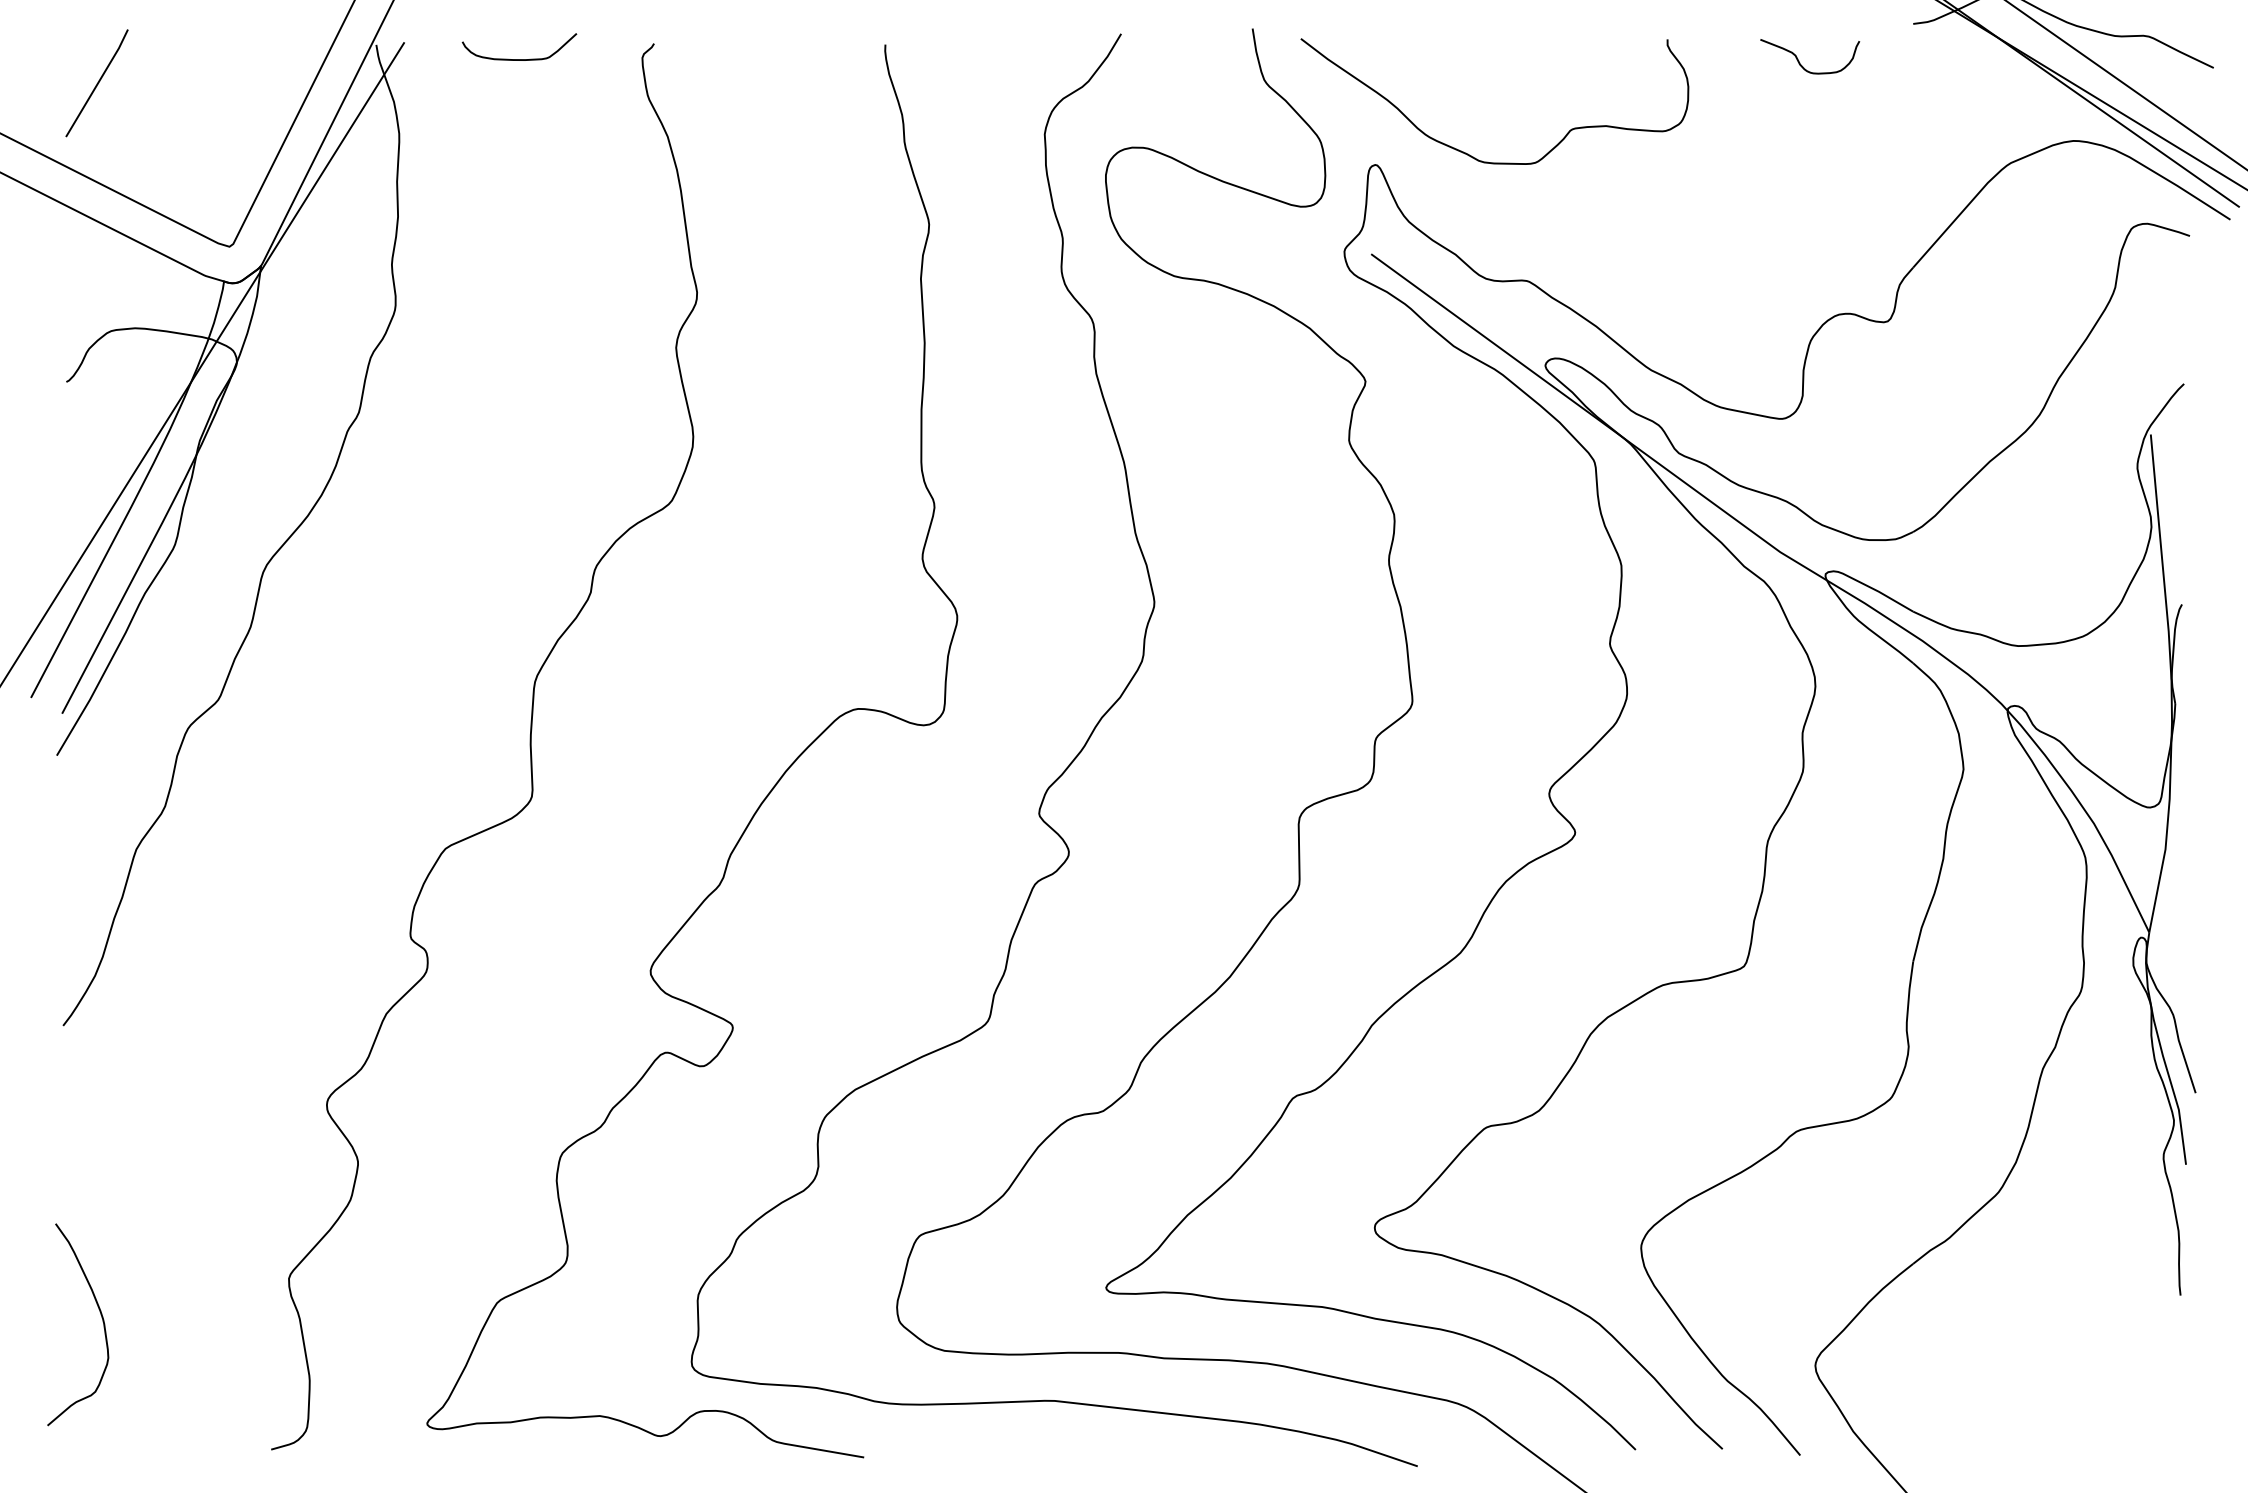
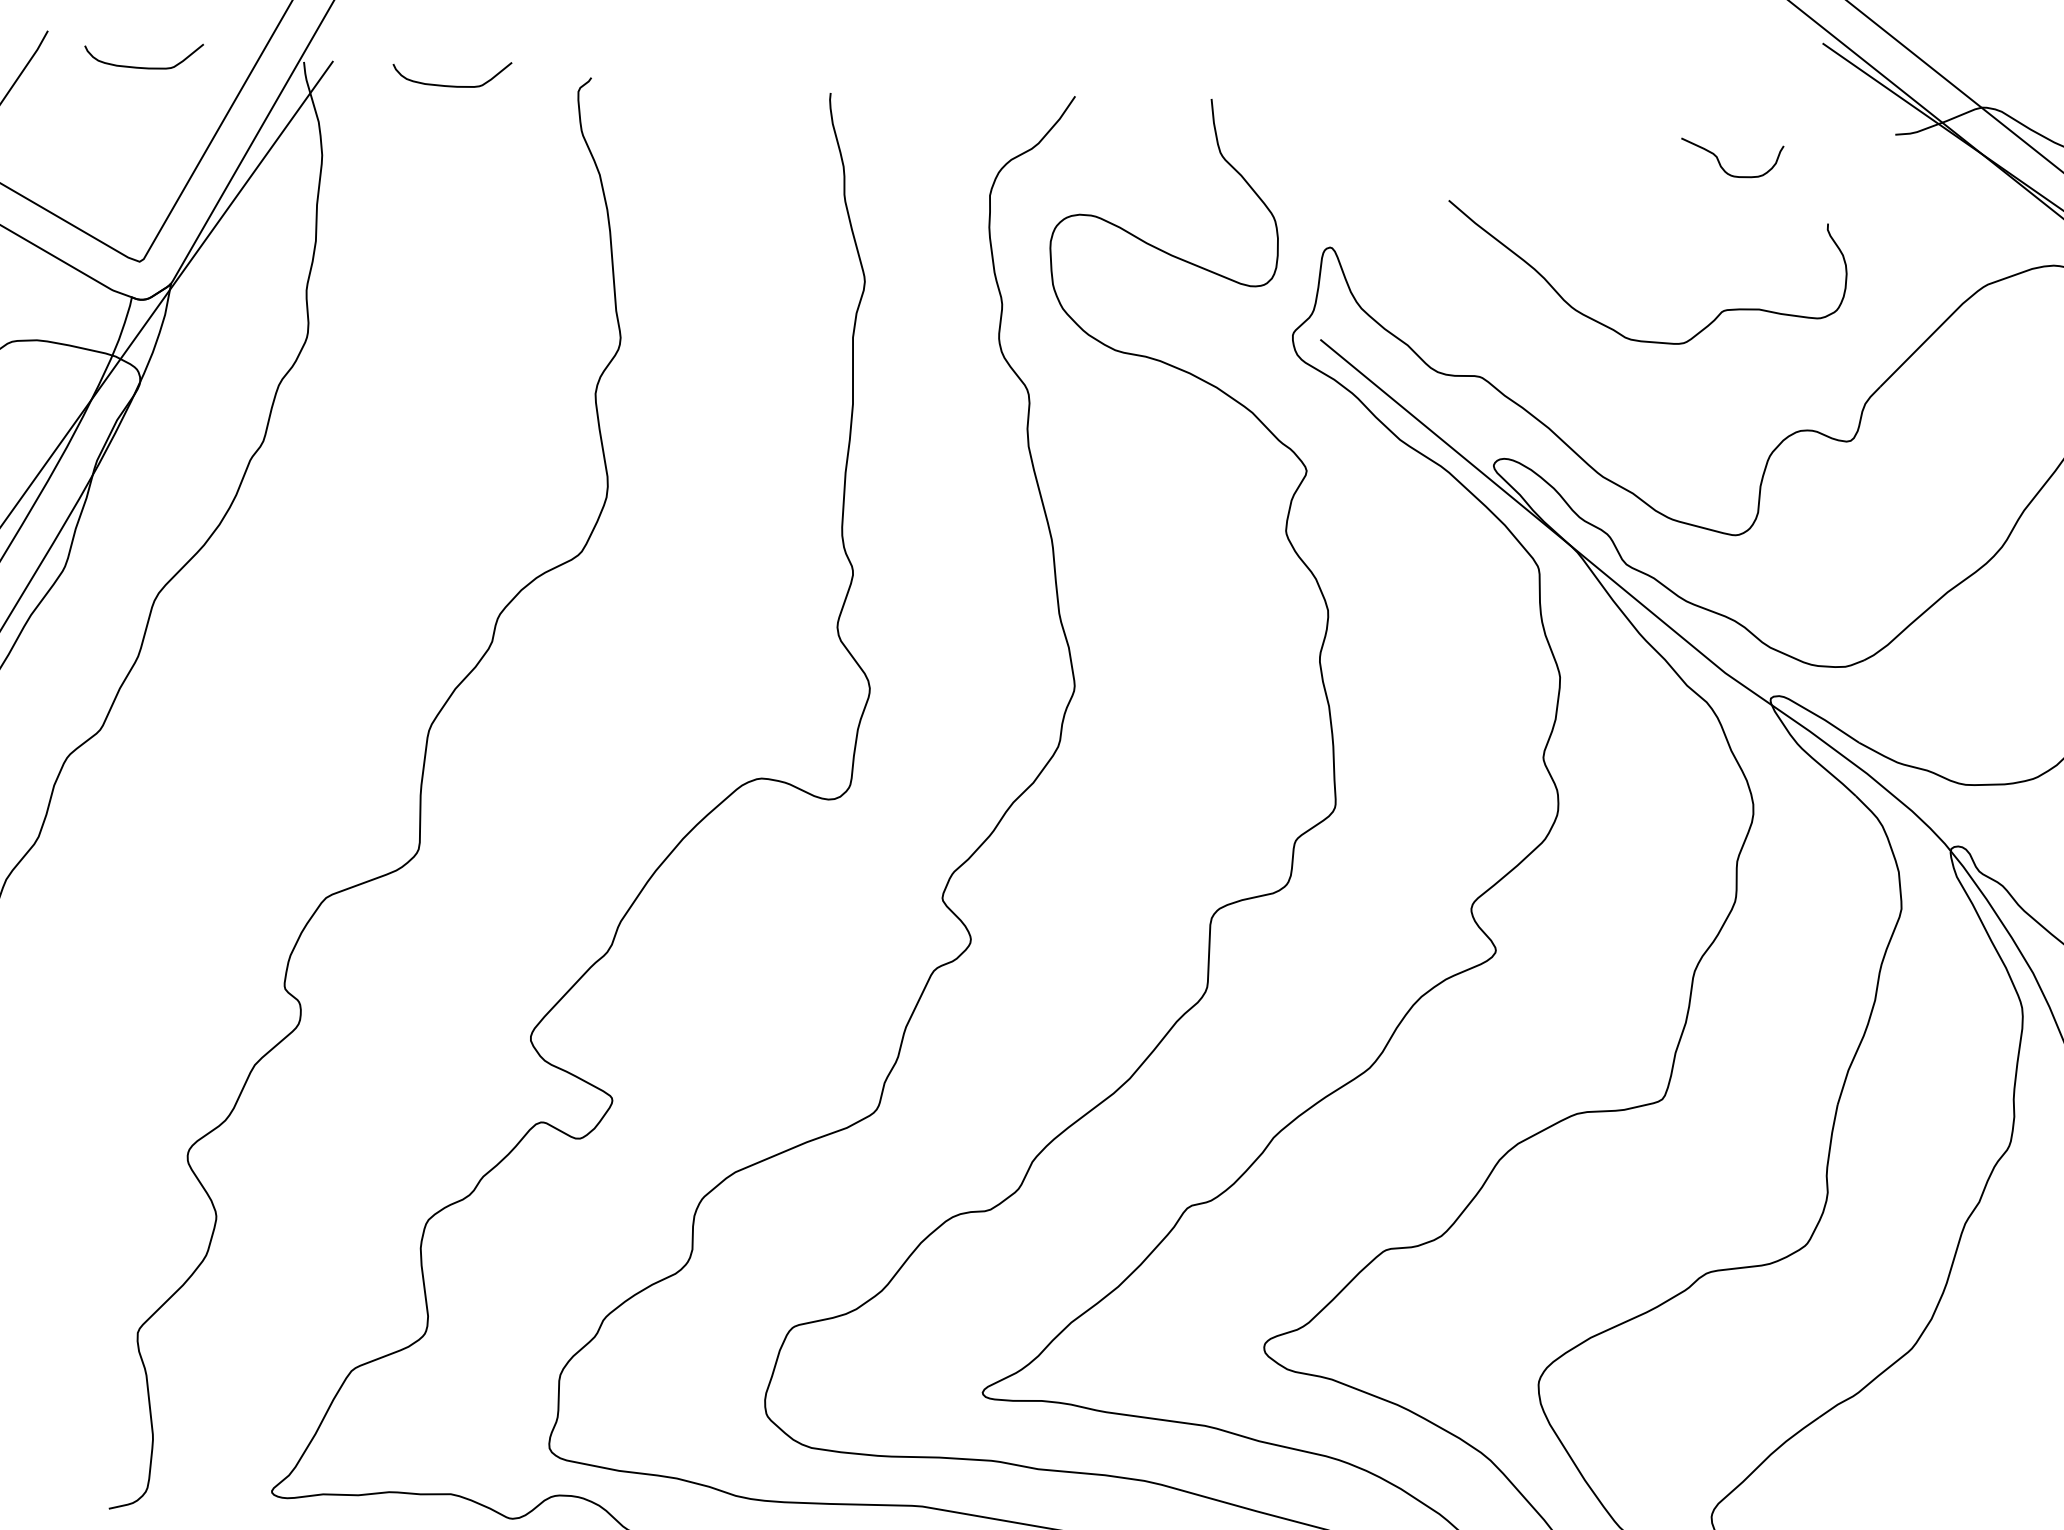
curve: (221, 59) -> (142, 67), added
curve: (1800, 62) -> (1721, 164), moved
curve: (1468, 153) -> (1615, 329), moved

